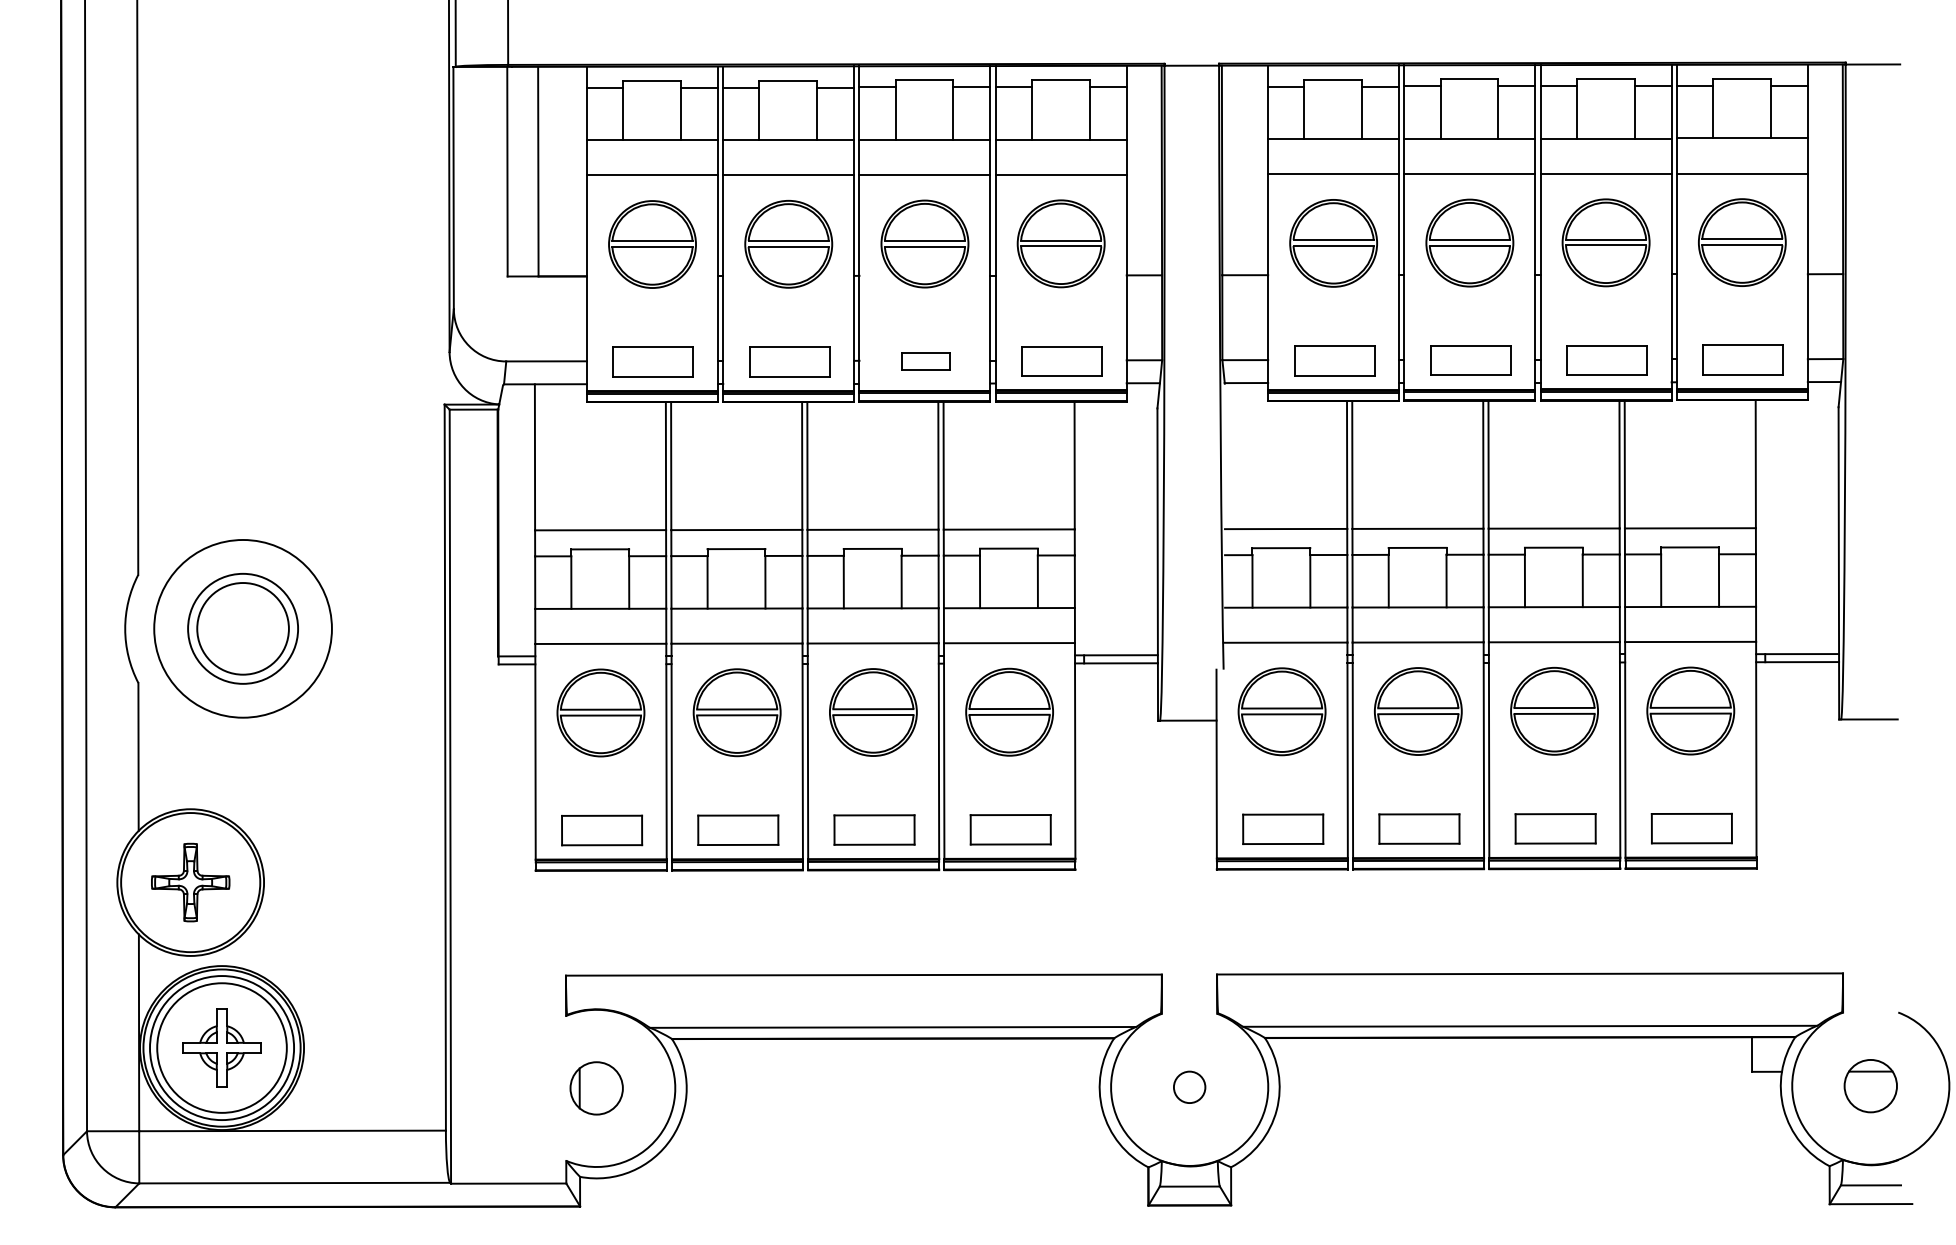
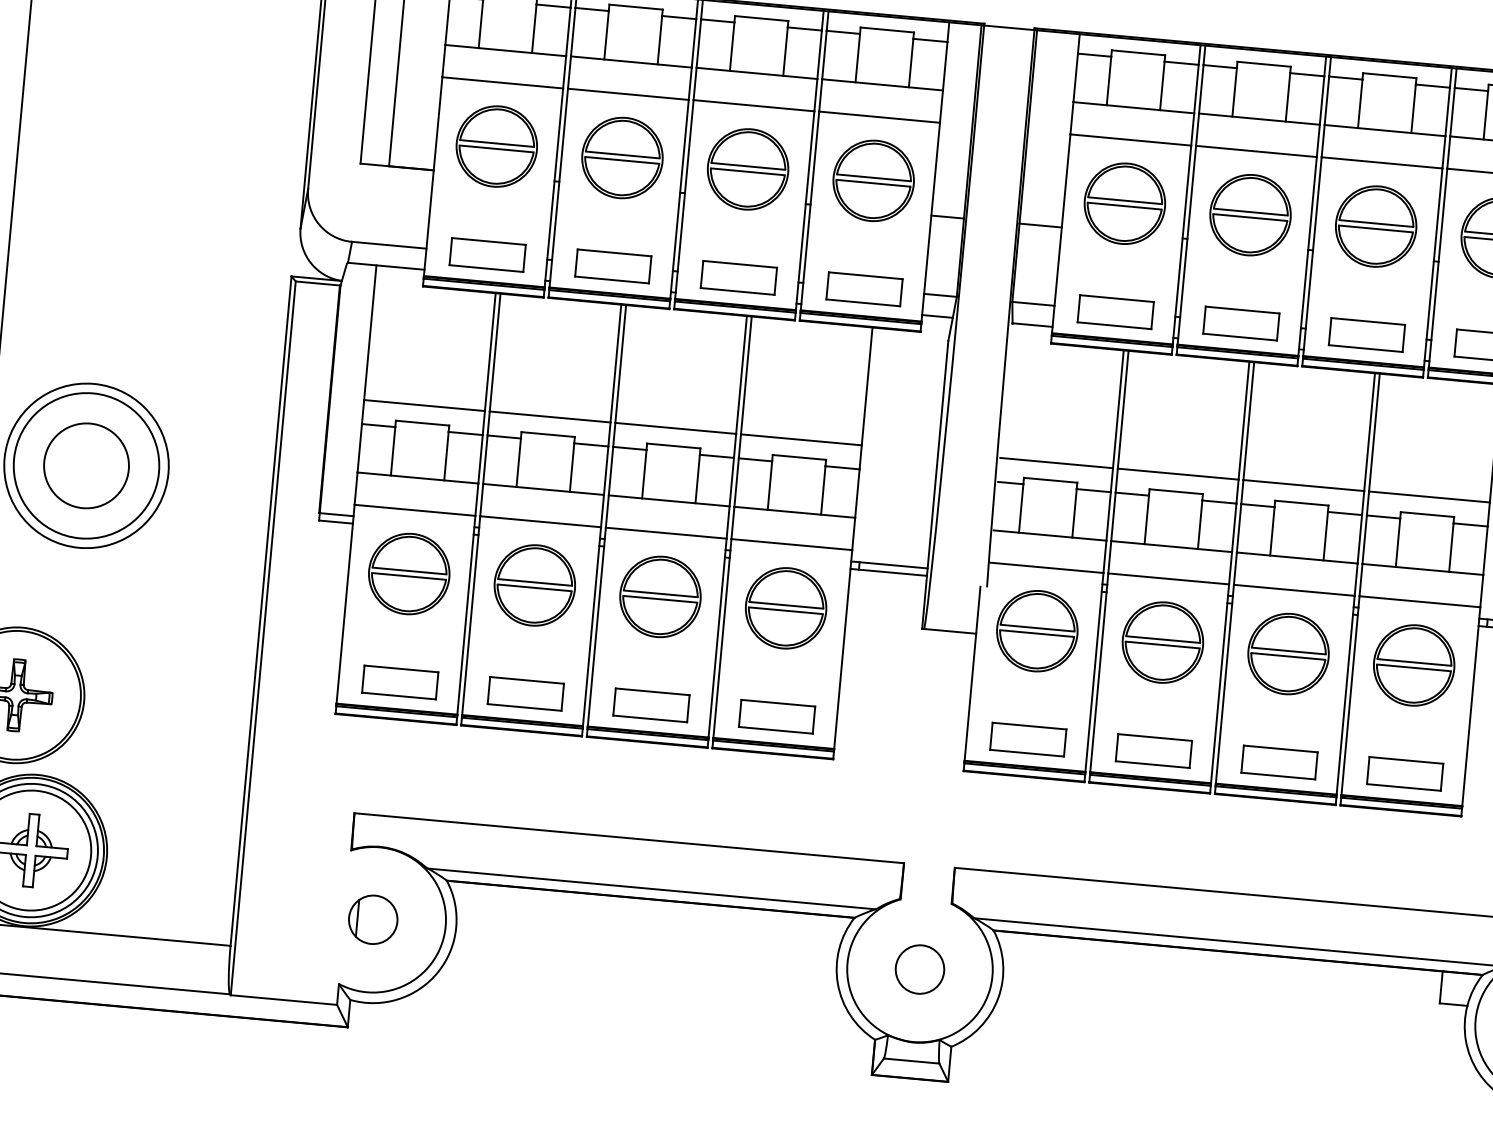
part: (925, 361) -> (738, 277), size x1.67
circle: (242, 628) -> (86, 465), size x1.43
circle: (1189, 1087) -> (919, 969), size x1.67

